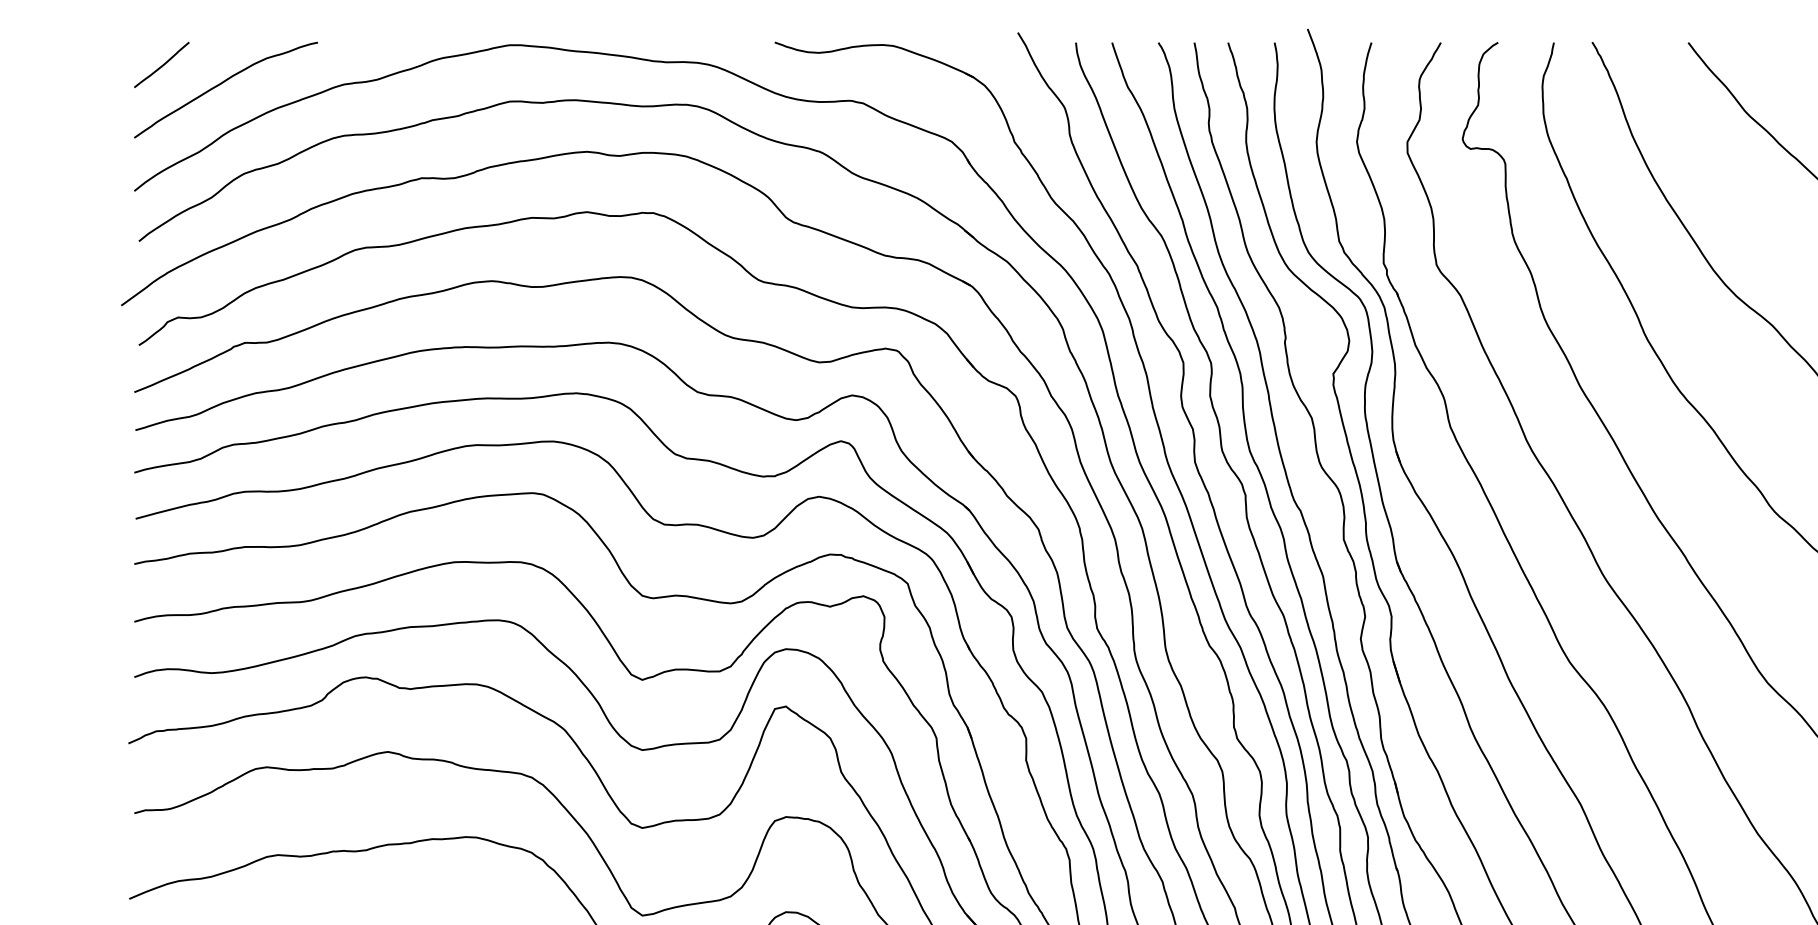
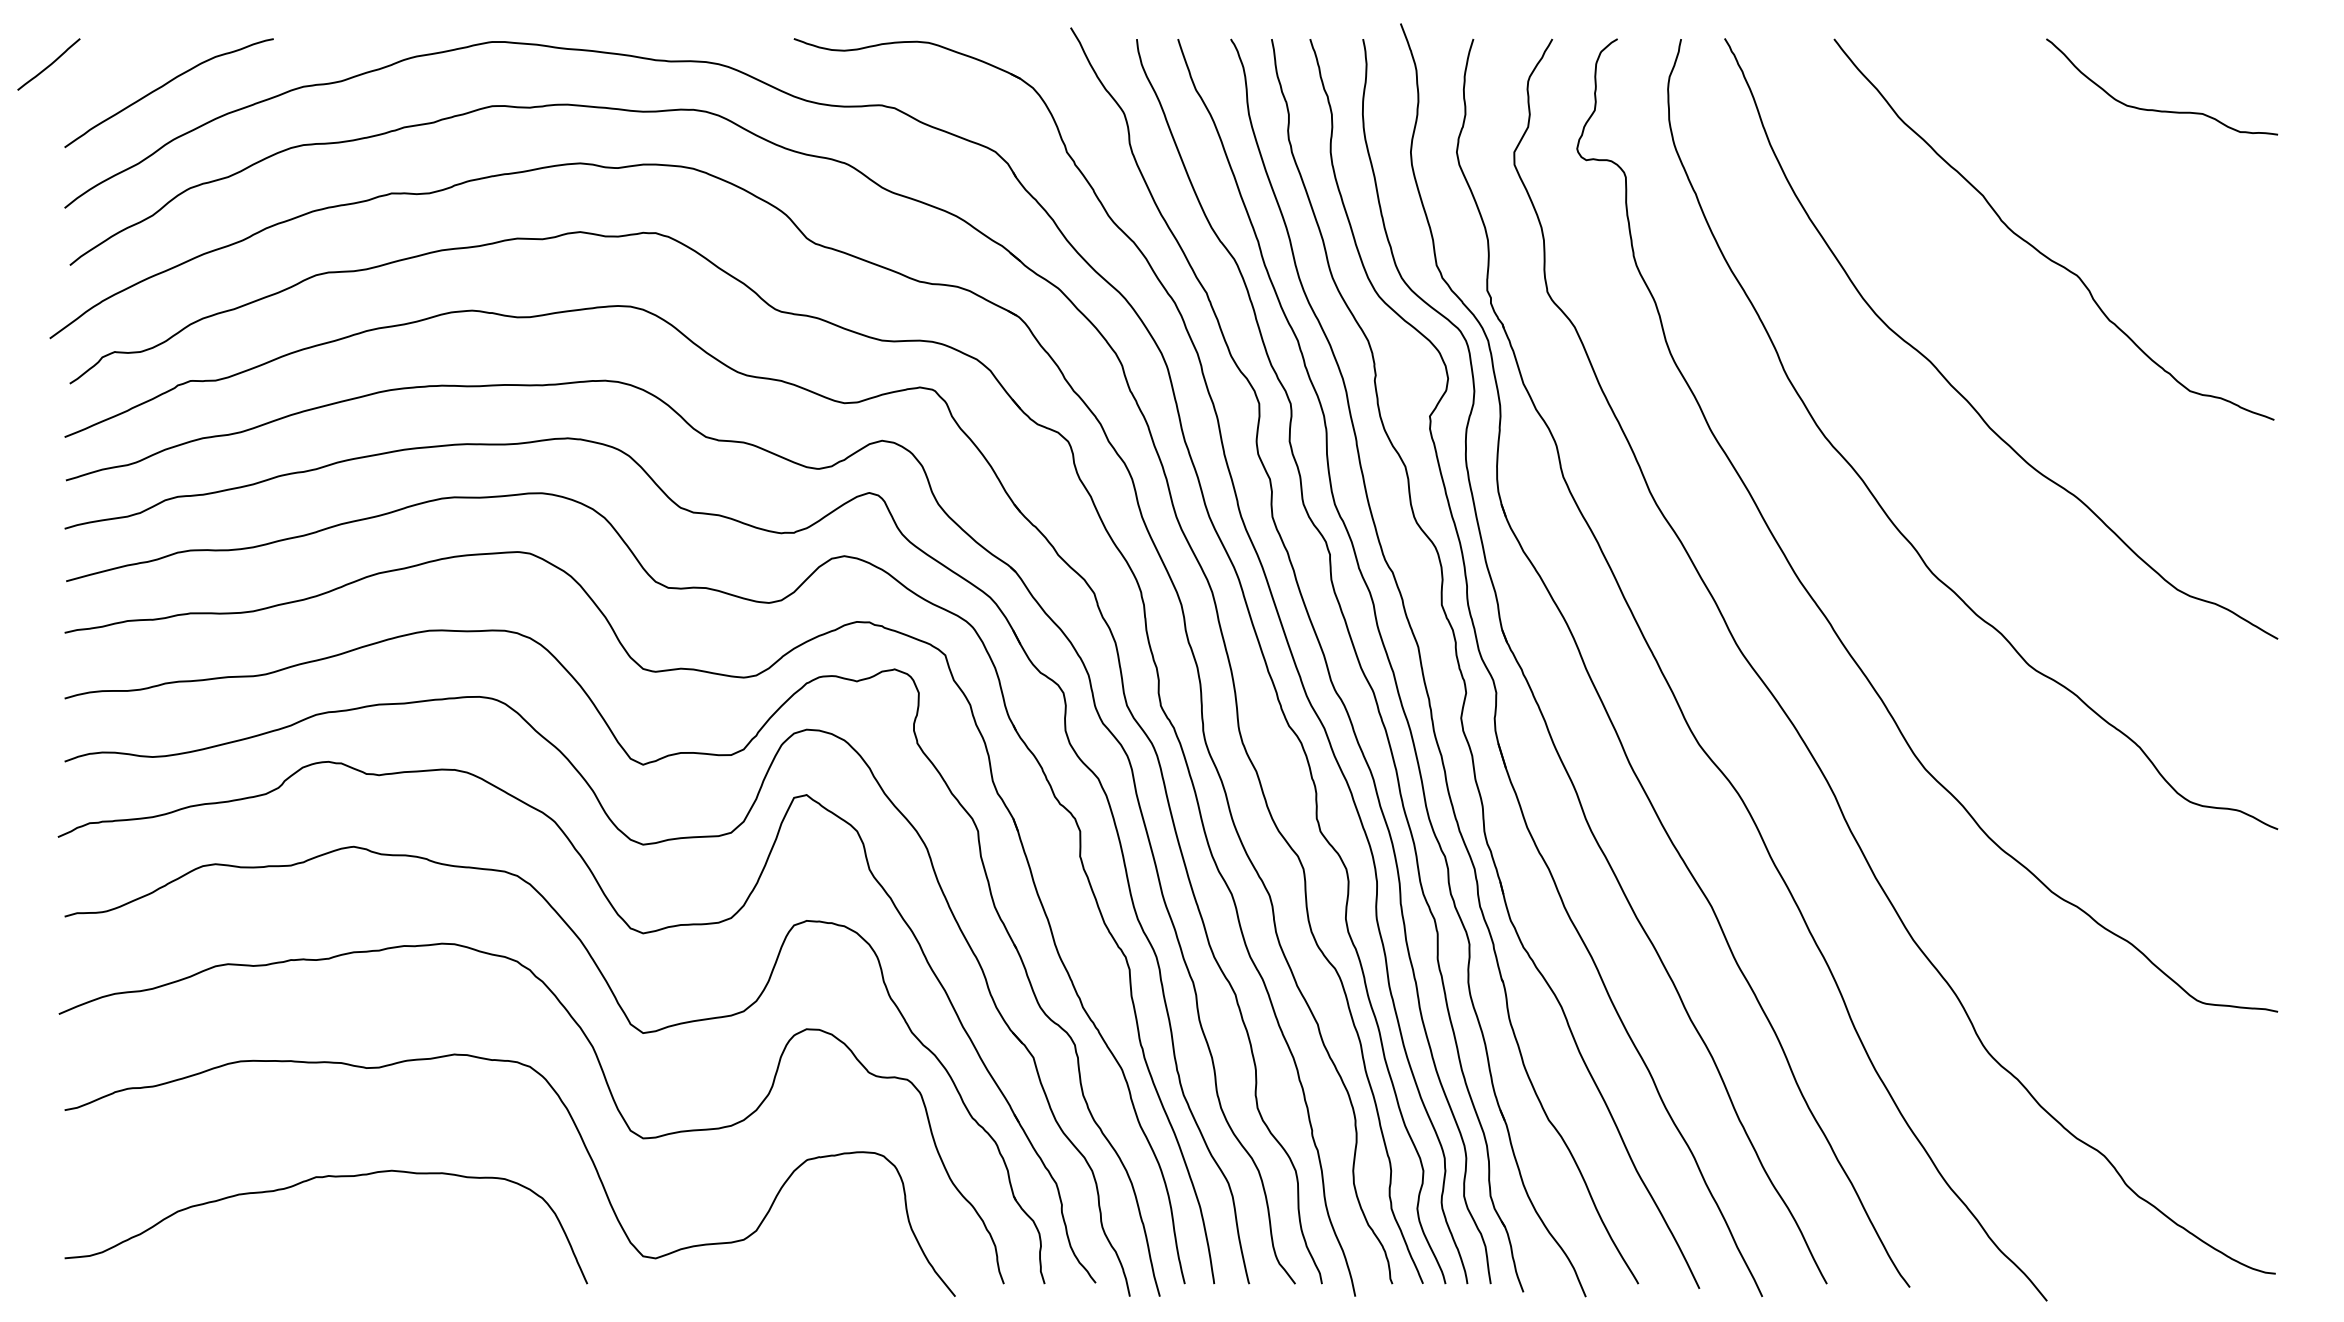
curve: (162, 64) -> (49, 64), moved

